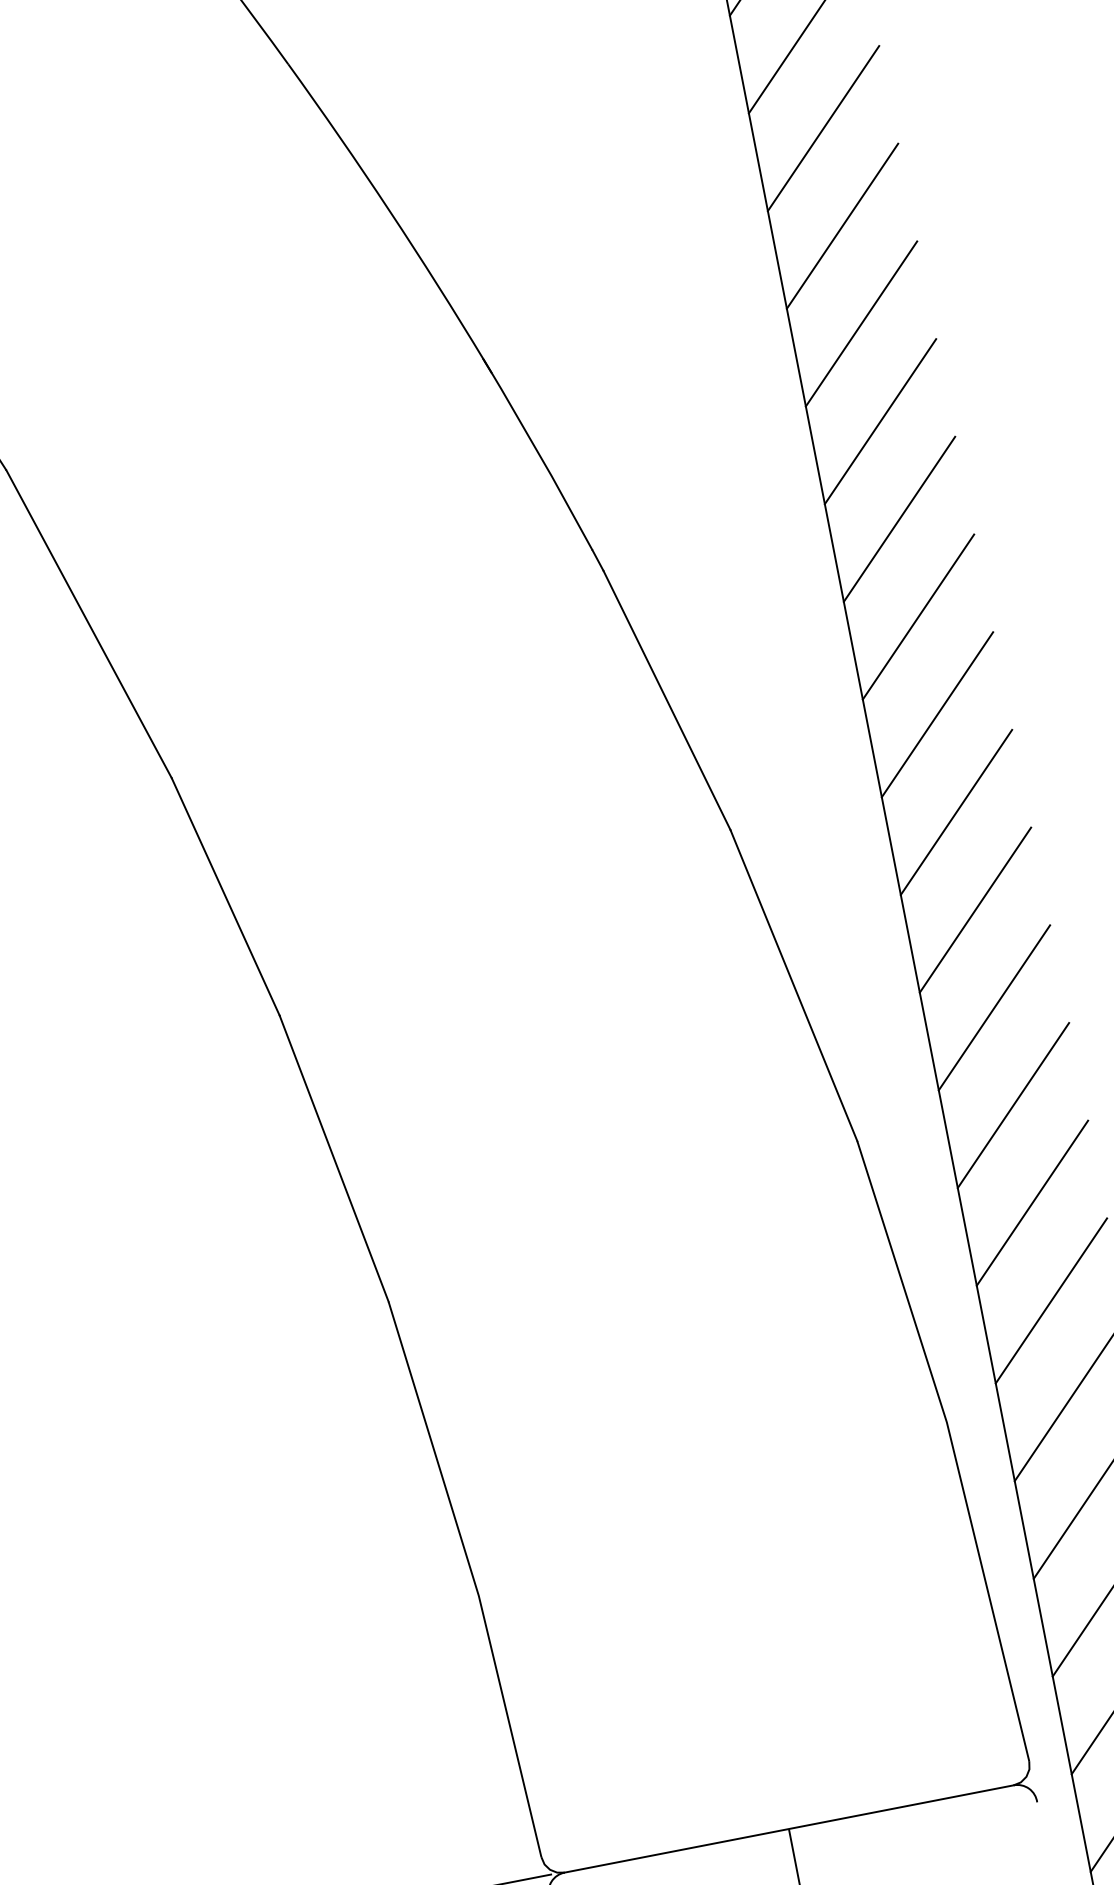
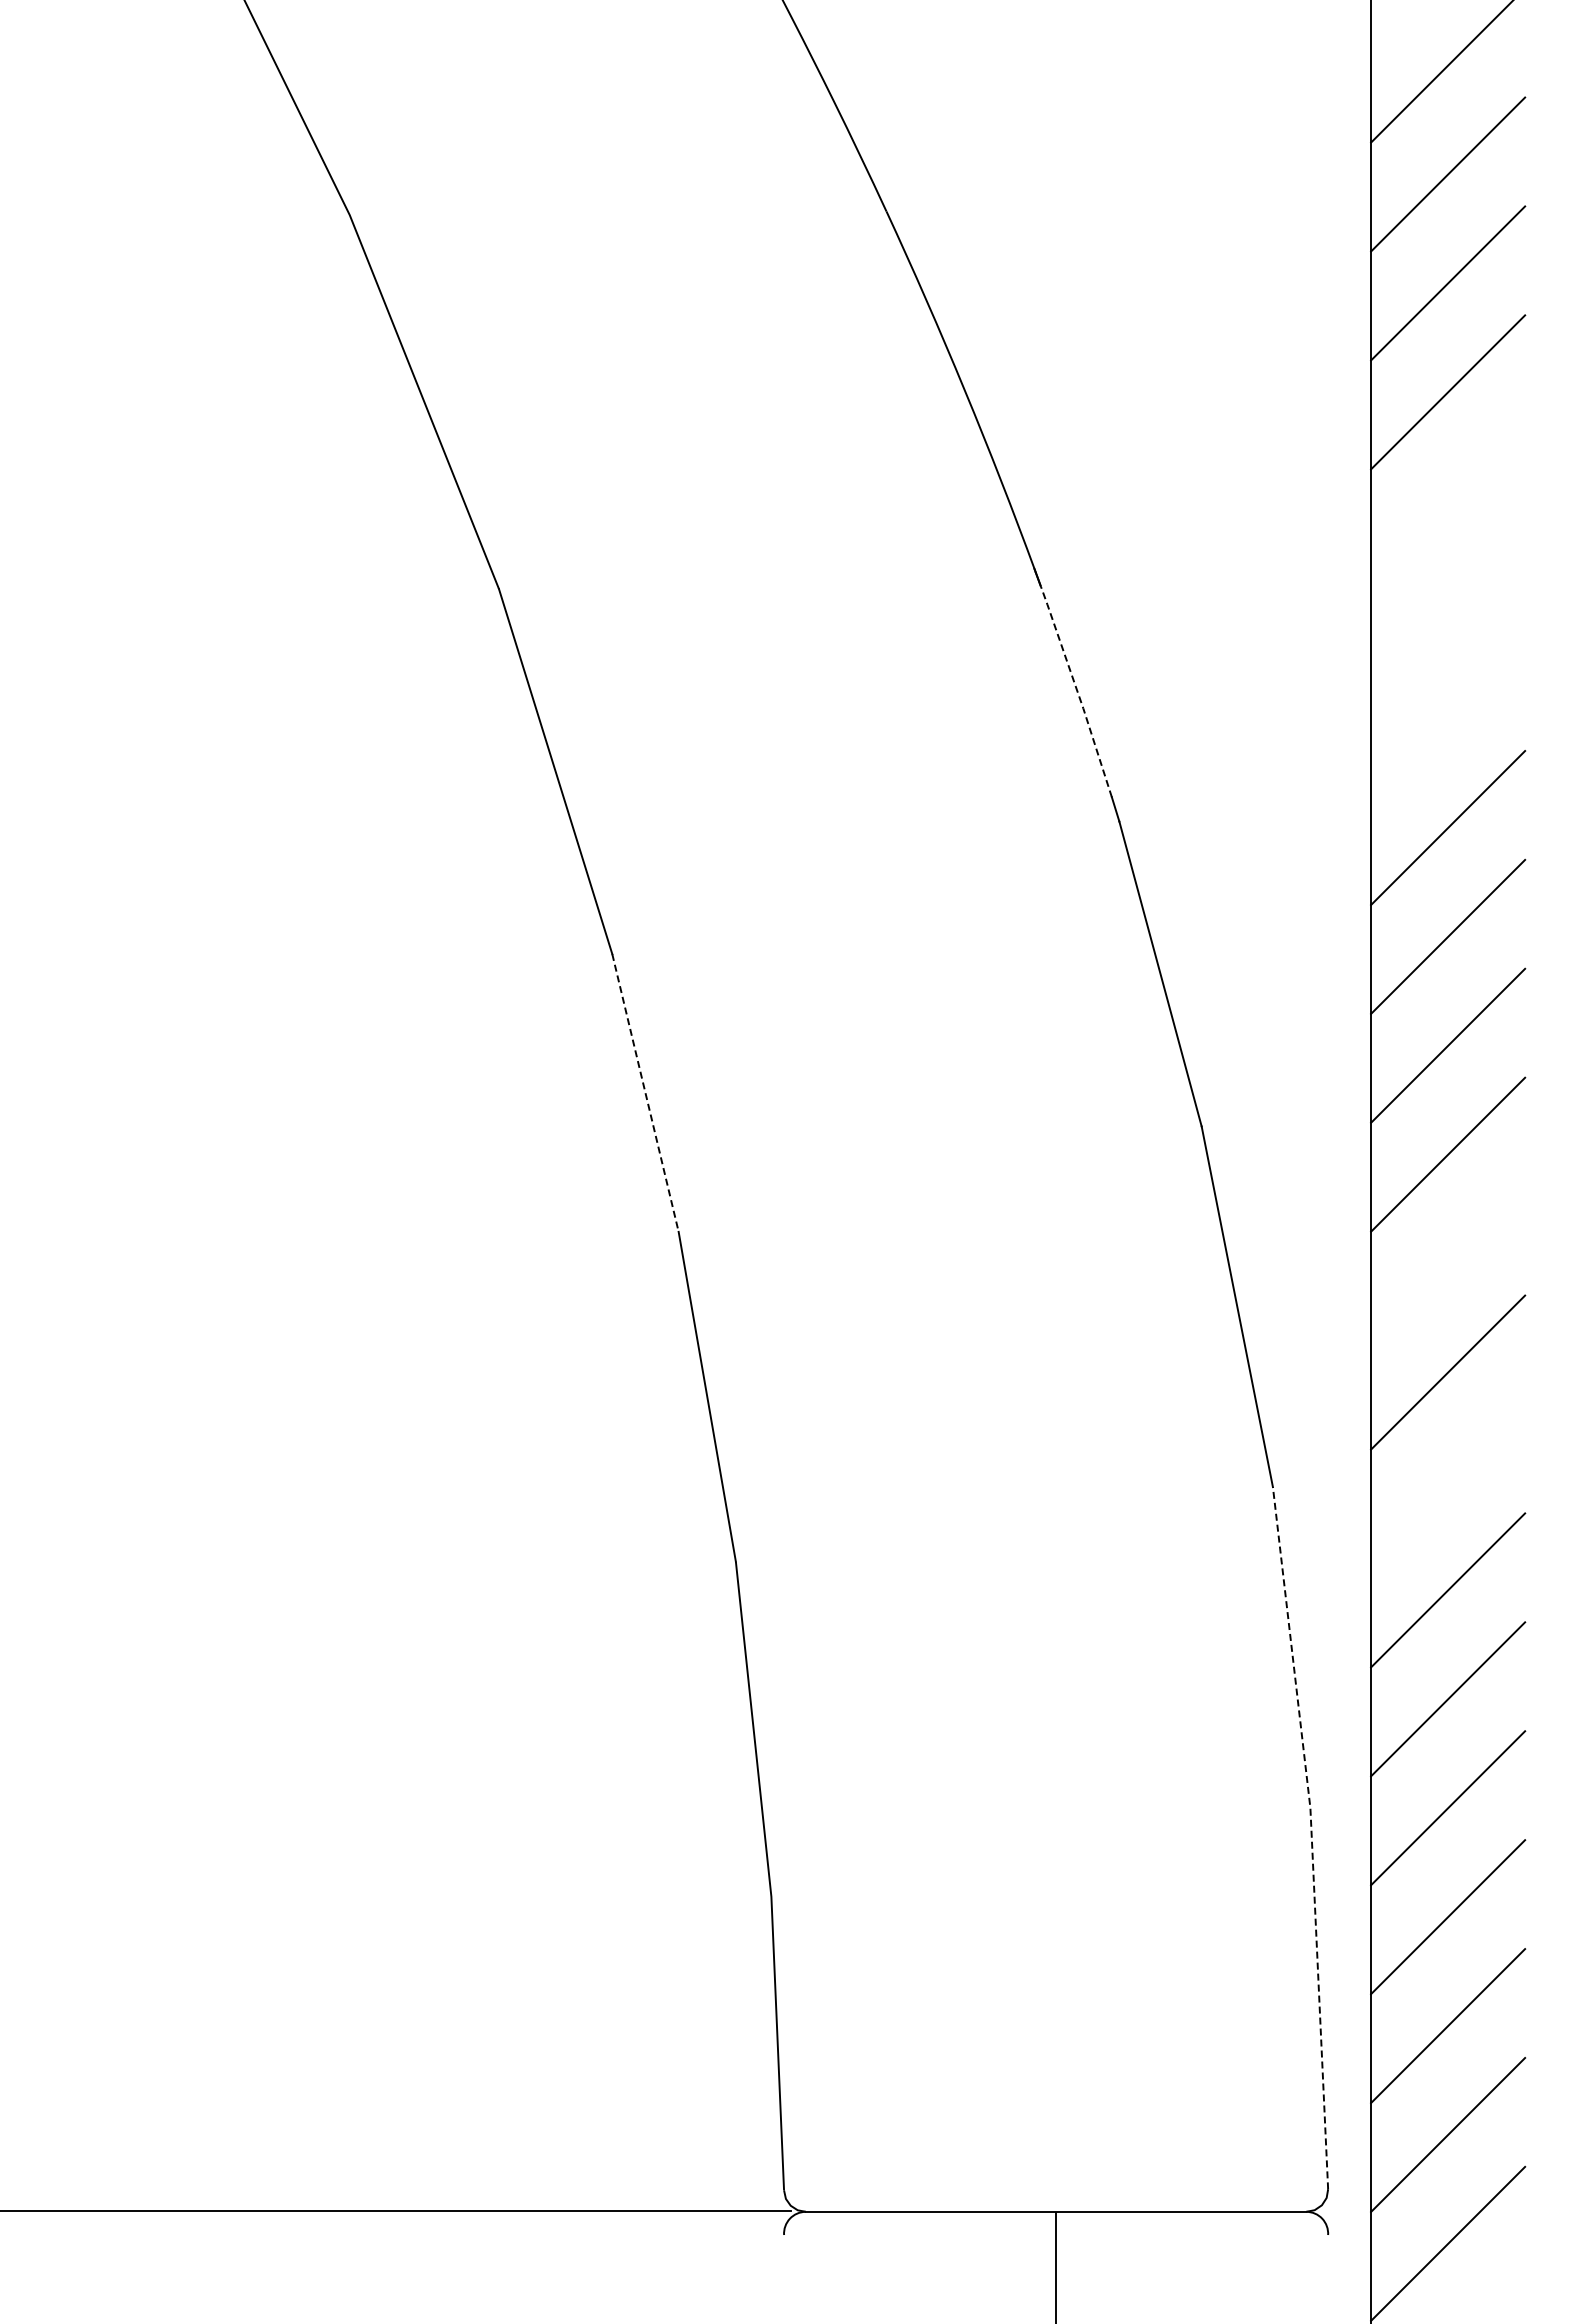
line: (842, 226) -> (1448, 501), removed
line: (861, 324) -> (1448, 610), removed
line: (880, 421) -> (1448, 719), removed
line: (543, 460) -> (1077, 690), solid -> dashed
line: (225, 896) -> (645, 1092), solid -> dashed
line: (975, 909) -> (1448, 1263), removed
line: (1013, 1105) -> (1448, 1481), removed
line: (952, 1447) -> (1311, 1836), solid -> dashed

